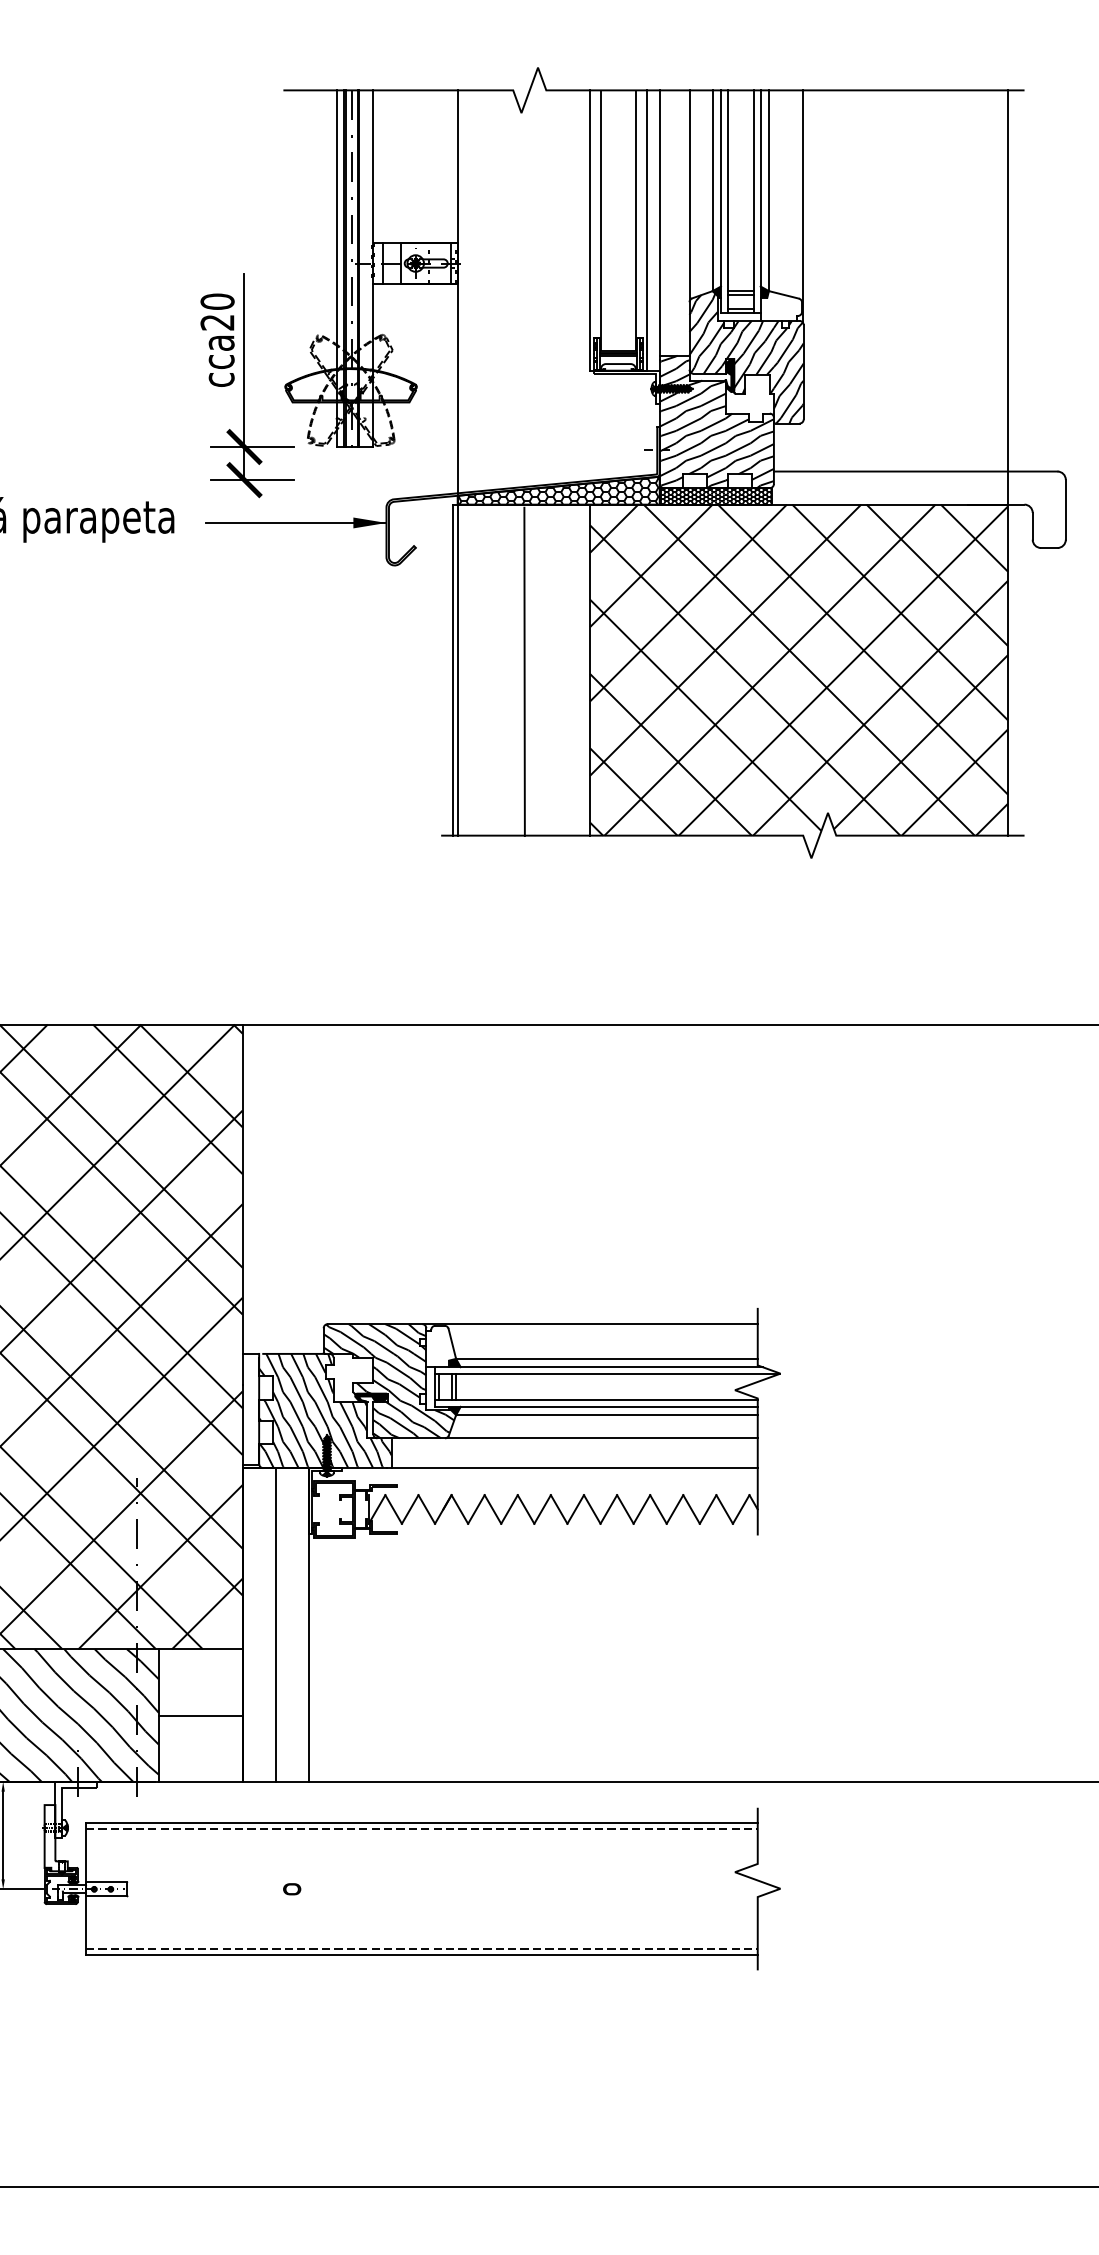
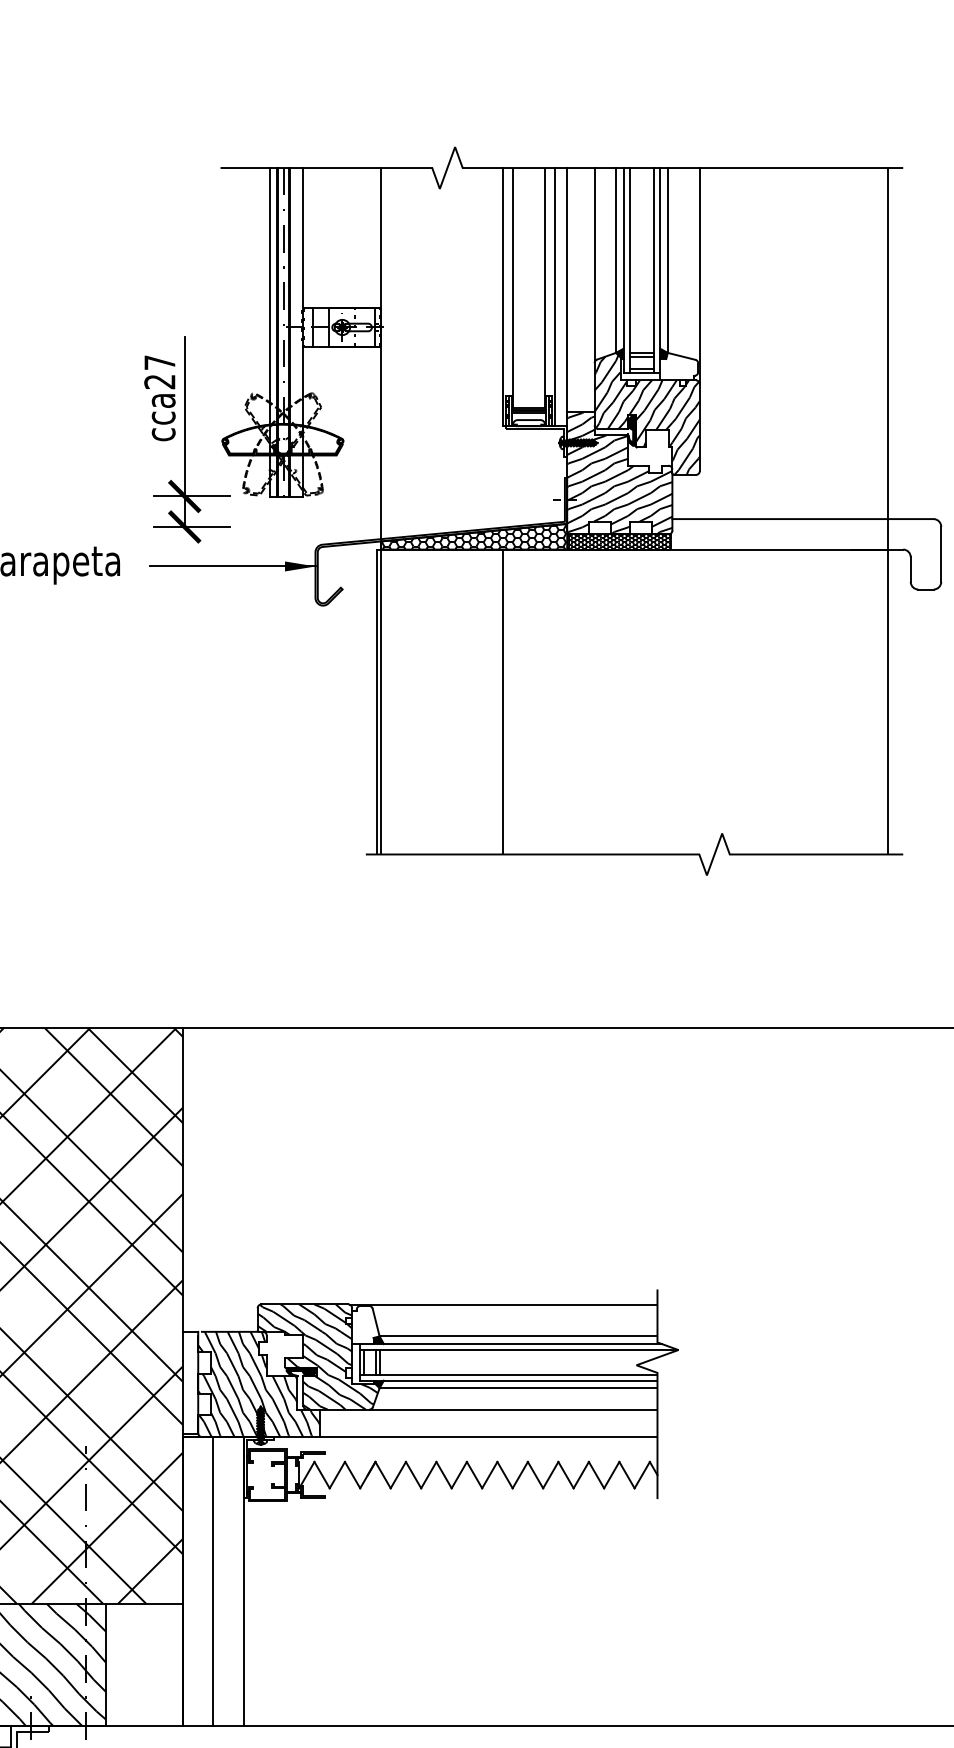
text: (217, 301) -> (159, 362), cca20 -> cca27
hatch: (798, 669) -> (695, 701), removed
line: (524, 671) -> (442, 703), removed
line: (200, 1715) -> (144, 1664), removed

